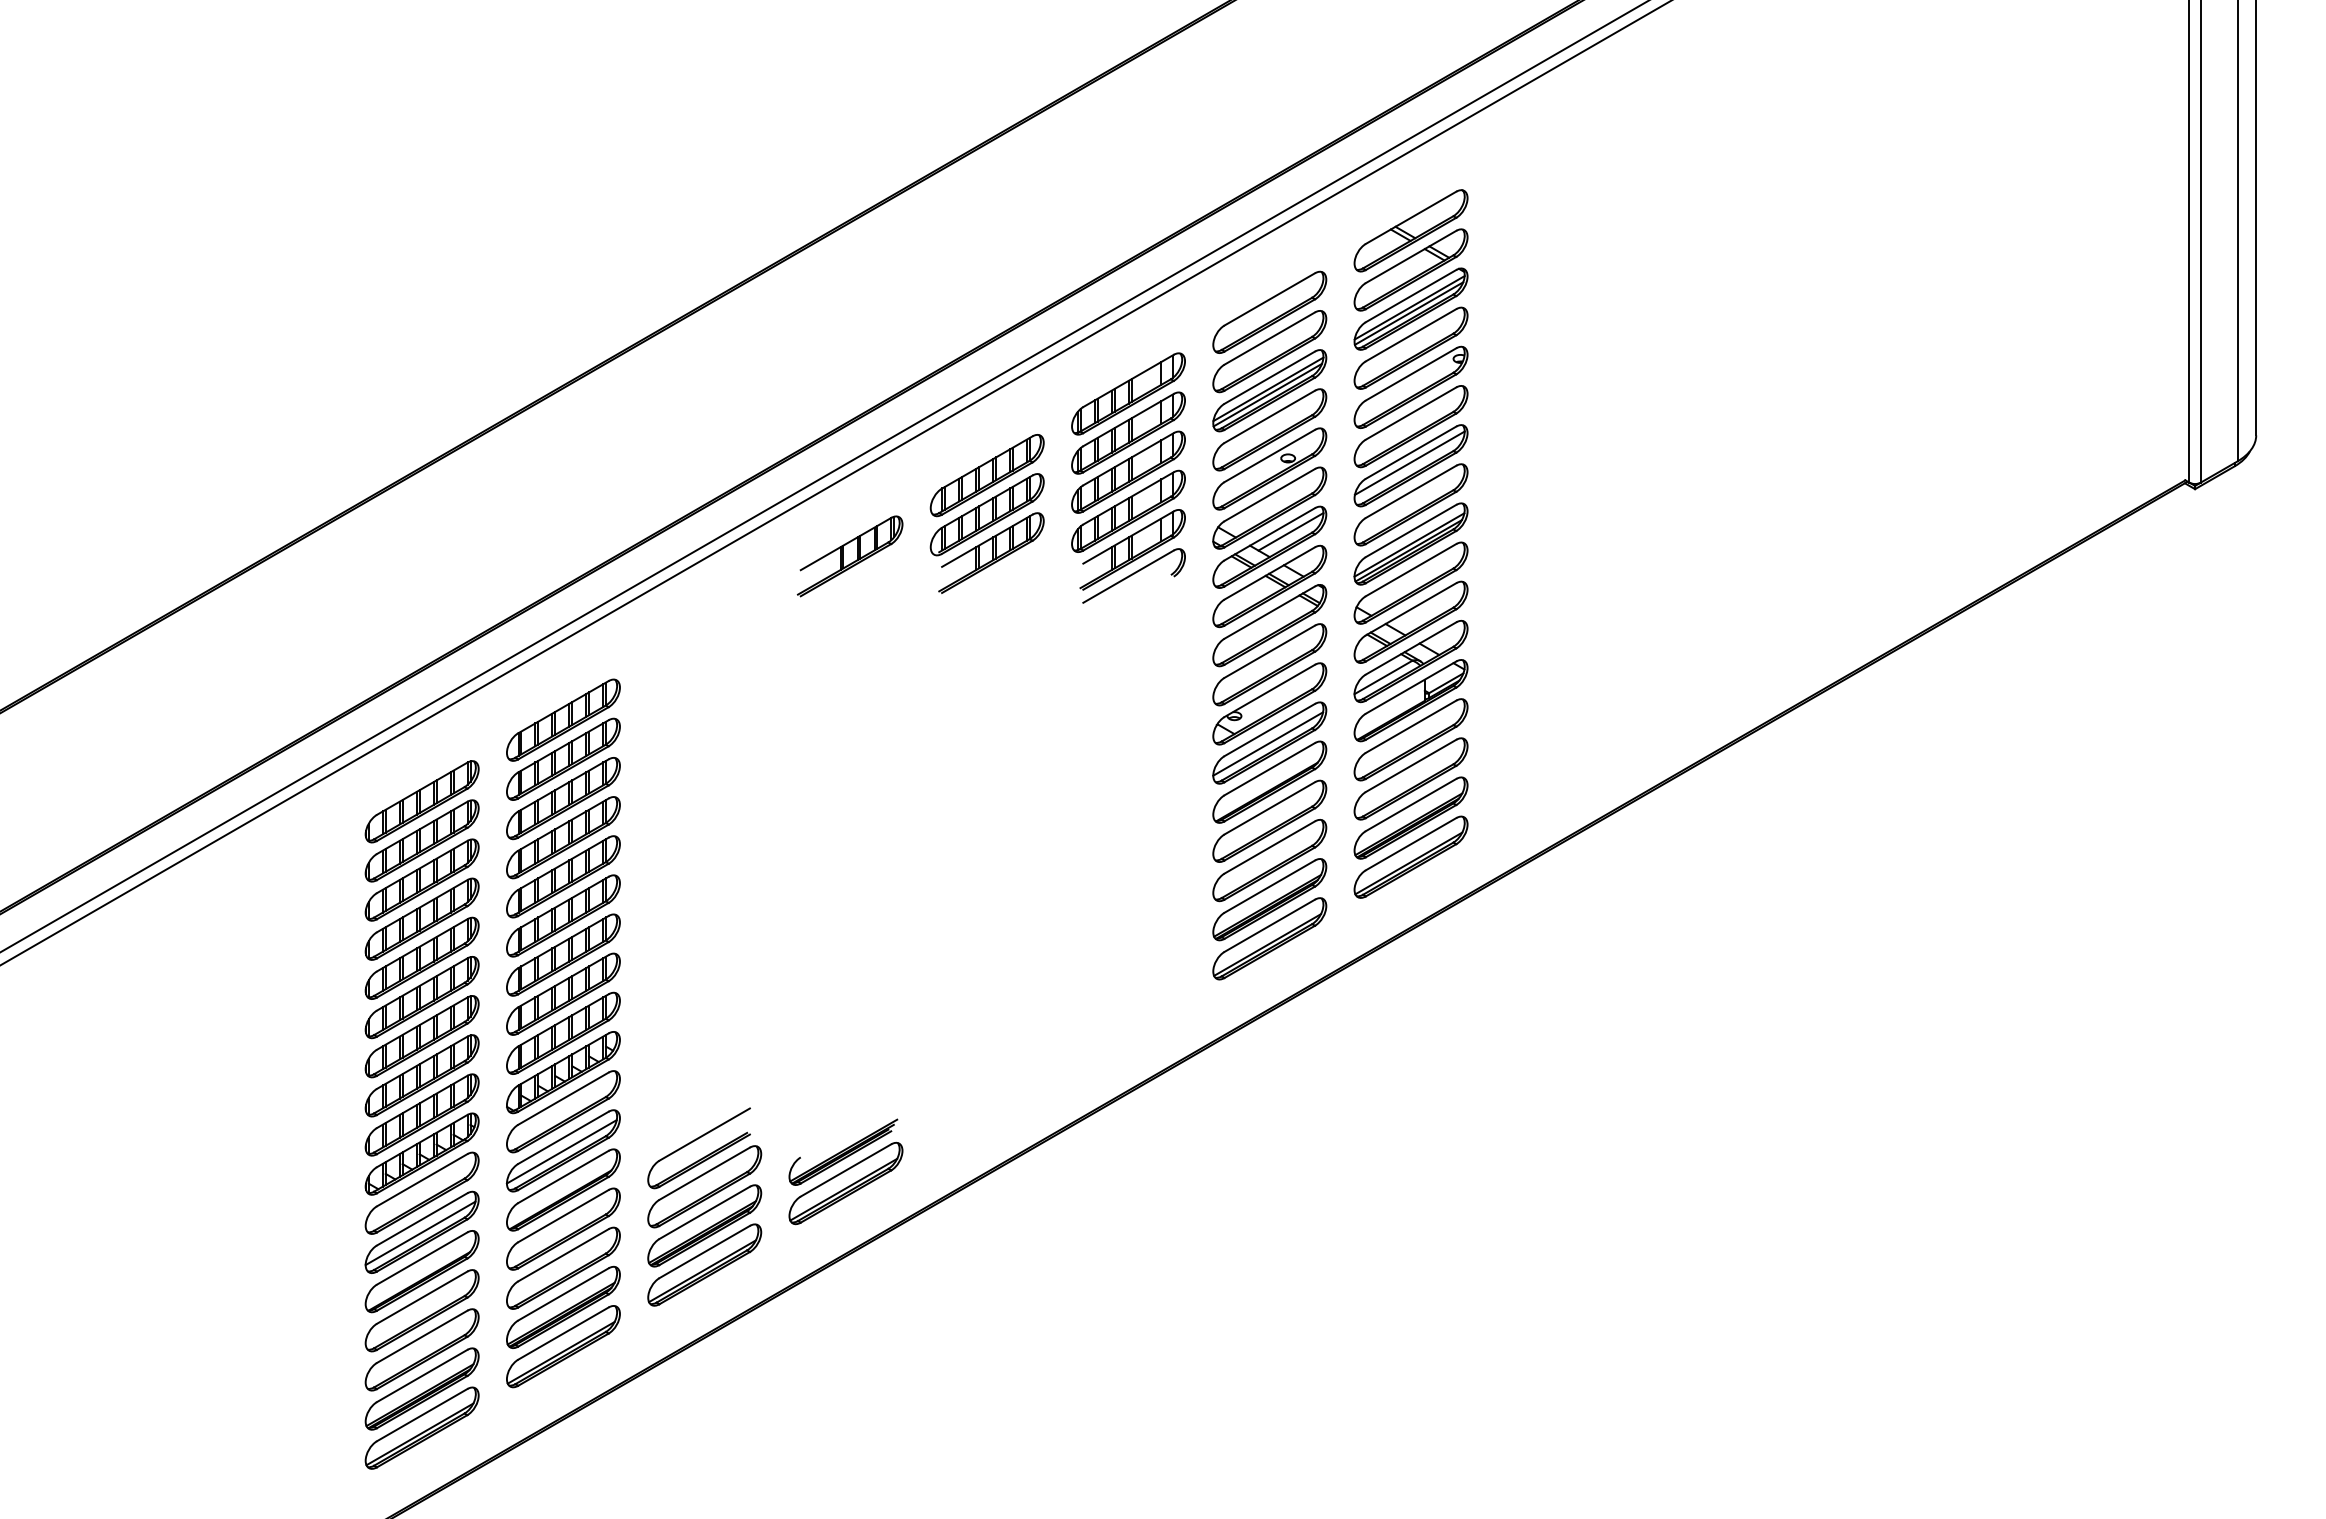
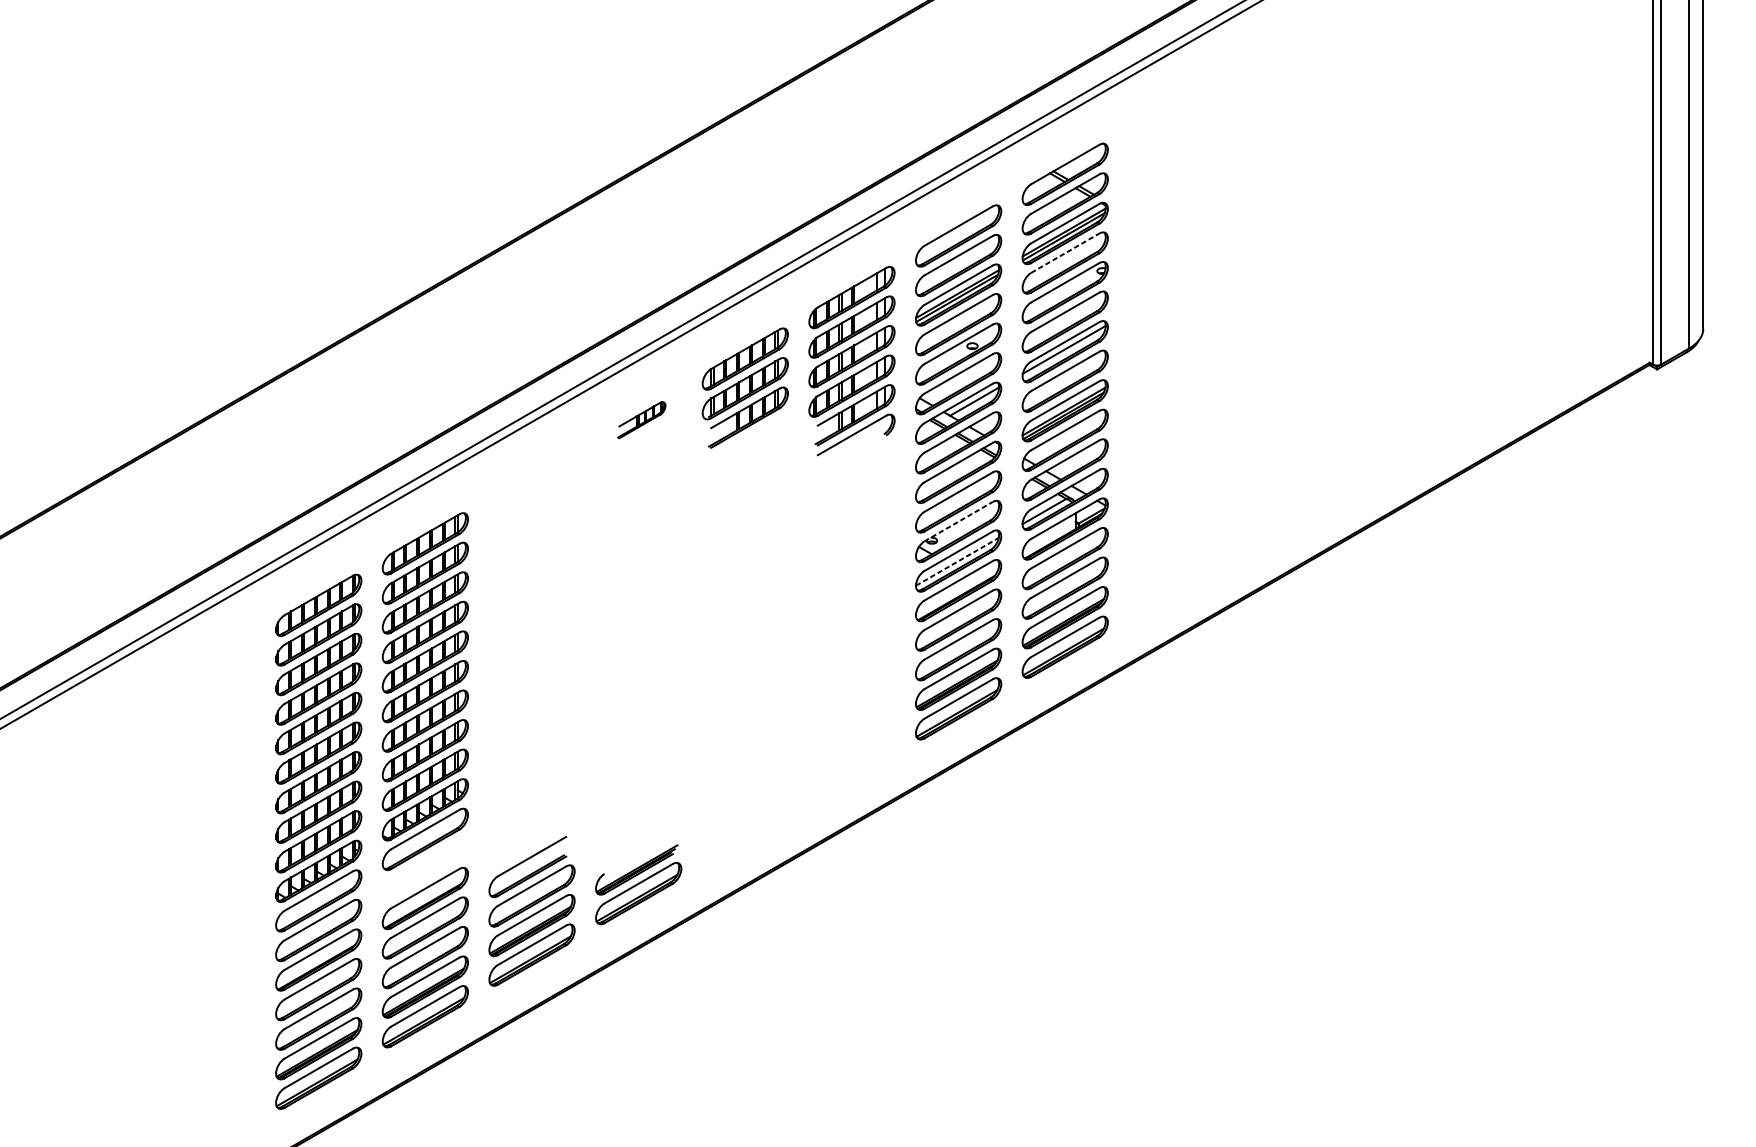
line: (1411, 335) -> (1065, 253), solid -> dashed
part: (849, 556) -> (641, 420), size x0.6
line: (1270, 690) -> (959, 521), solid -> dashed
line: (1268, 743) -> (957, 561), solid -> dashed
part: (562, 1150) -> (424, 868), removed
line: (420, 1233) -> (317, 931), removed

